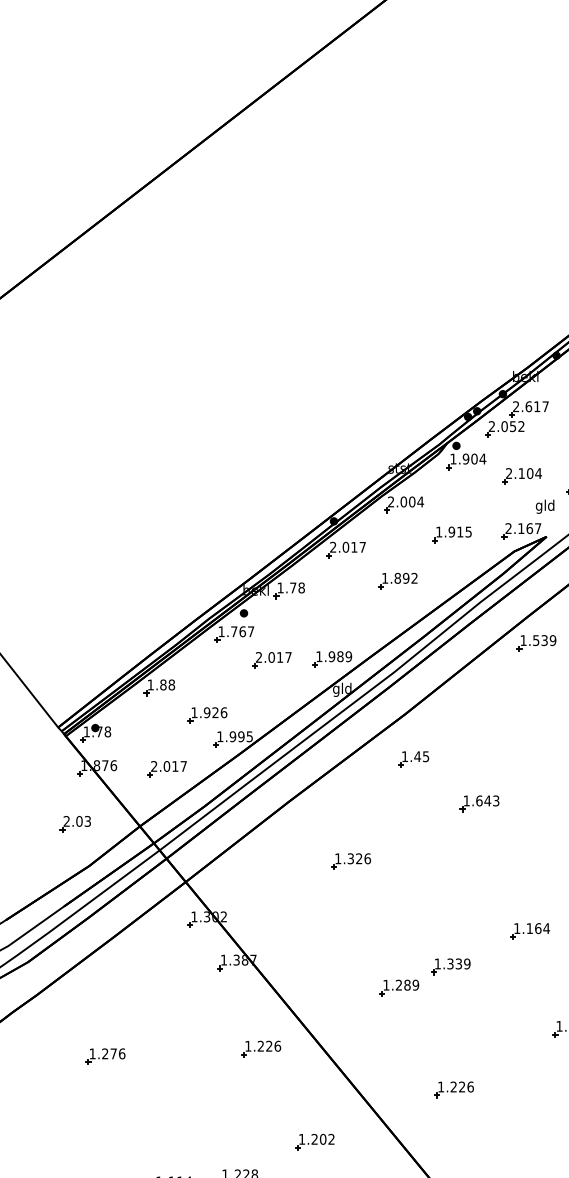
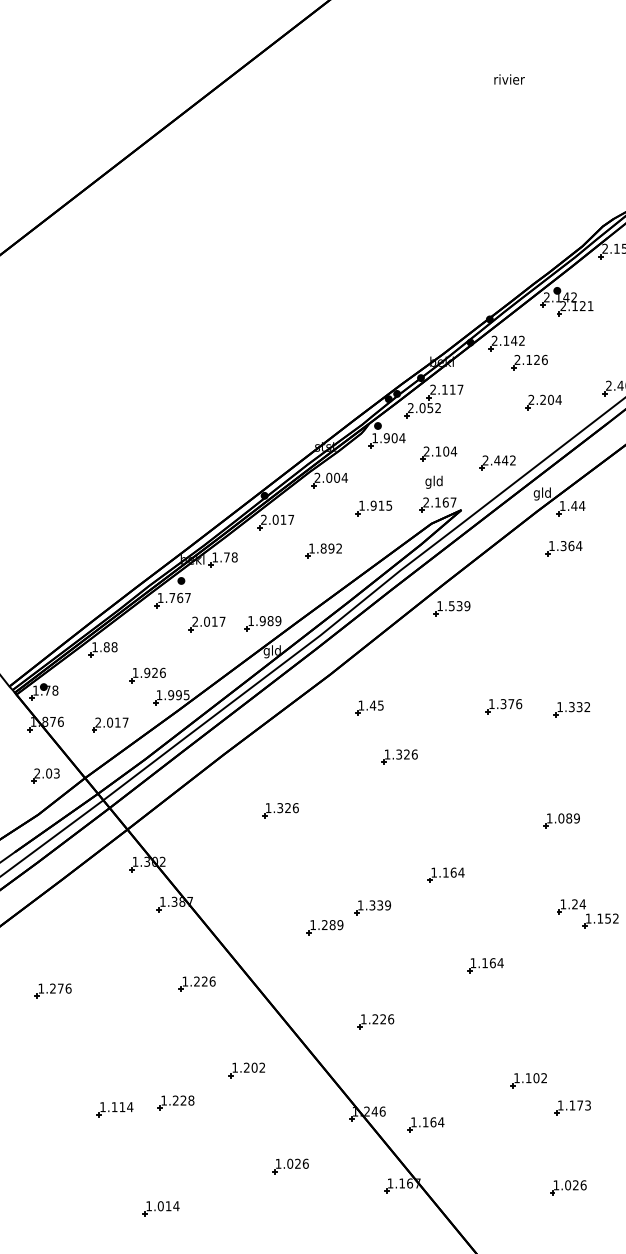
text: (528, 406) -> (444, 389), 2.617 -> 2.117
text: (544, 505) -> (433, 481), moved
part: (413, 758) -> (369, 707), moved
text: (487, 800) -> (406, 754), 1.643 -> 1.326
part: (75, 823) -> (45, 775), moved

